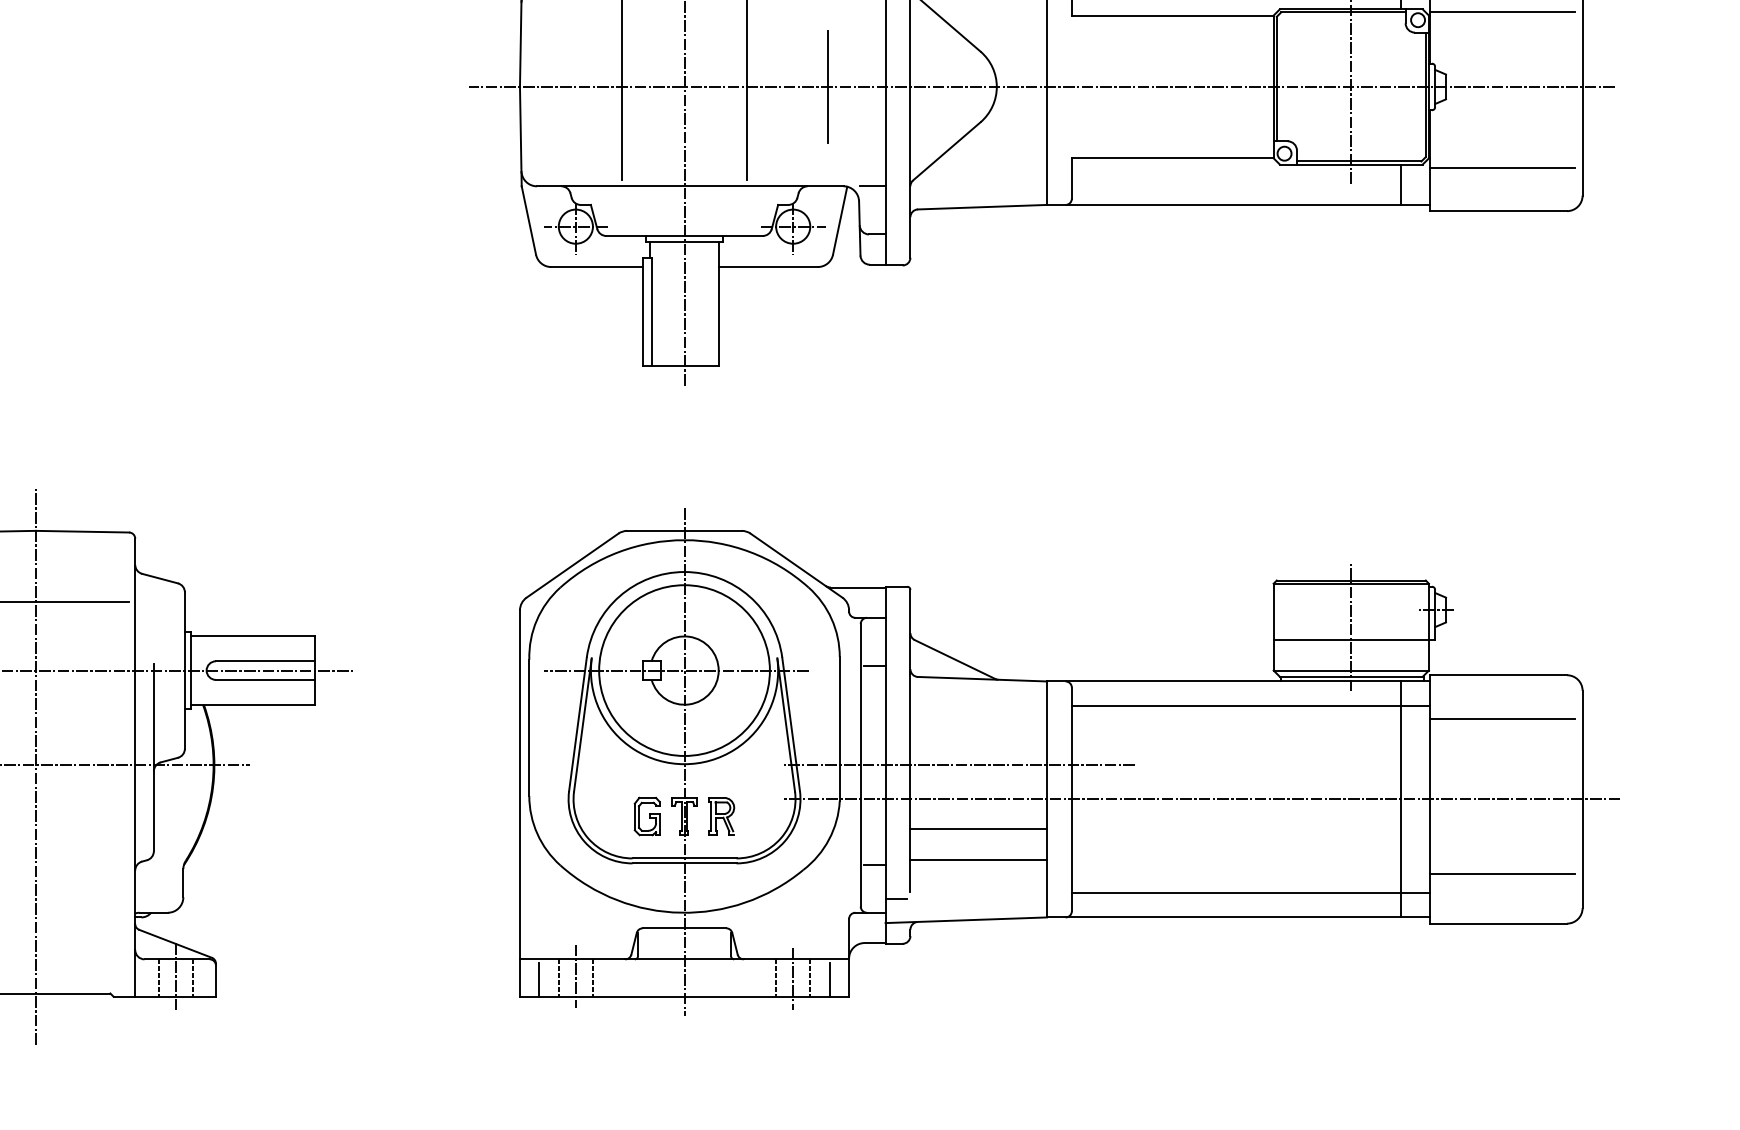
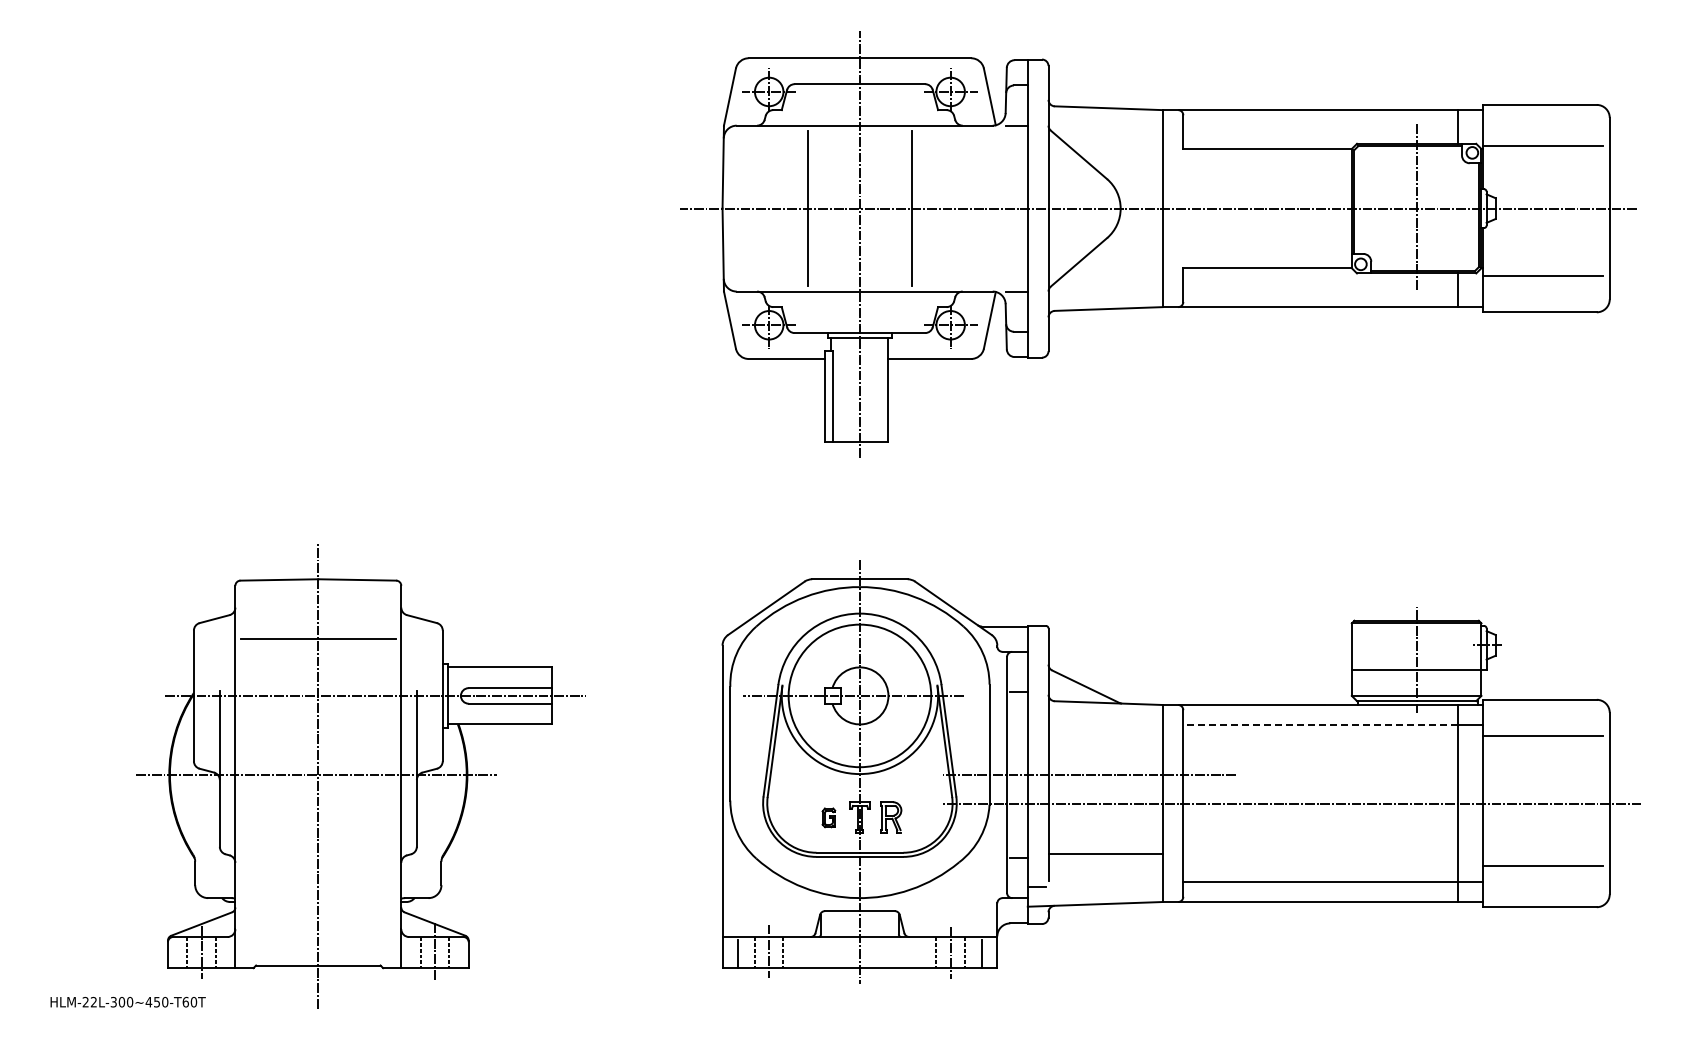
line: (827, 86) -> (979, 208), removed
line: (1236, 706) -> (1320, 725), solid -> dashed
part: (646, 816) -> (828, 817), size x0.6
line: (978, 828) -> (1105, 827), removed

